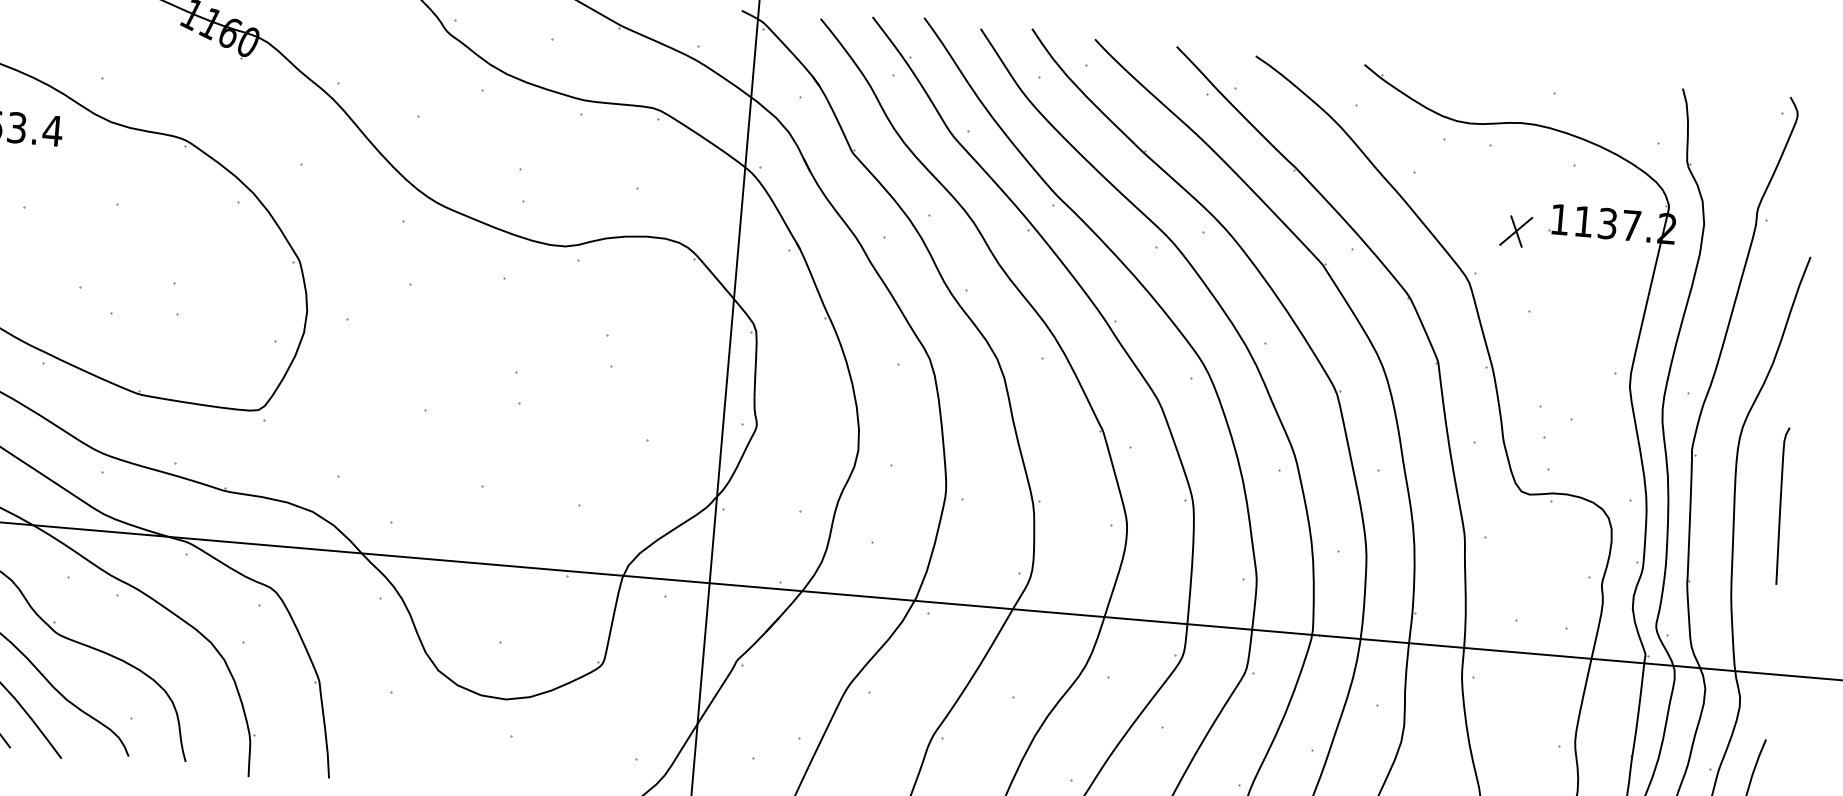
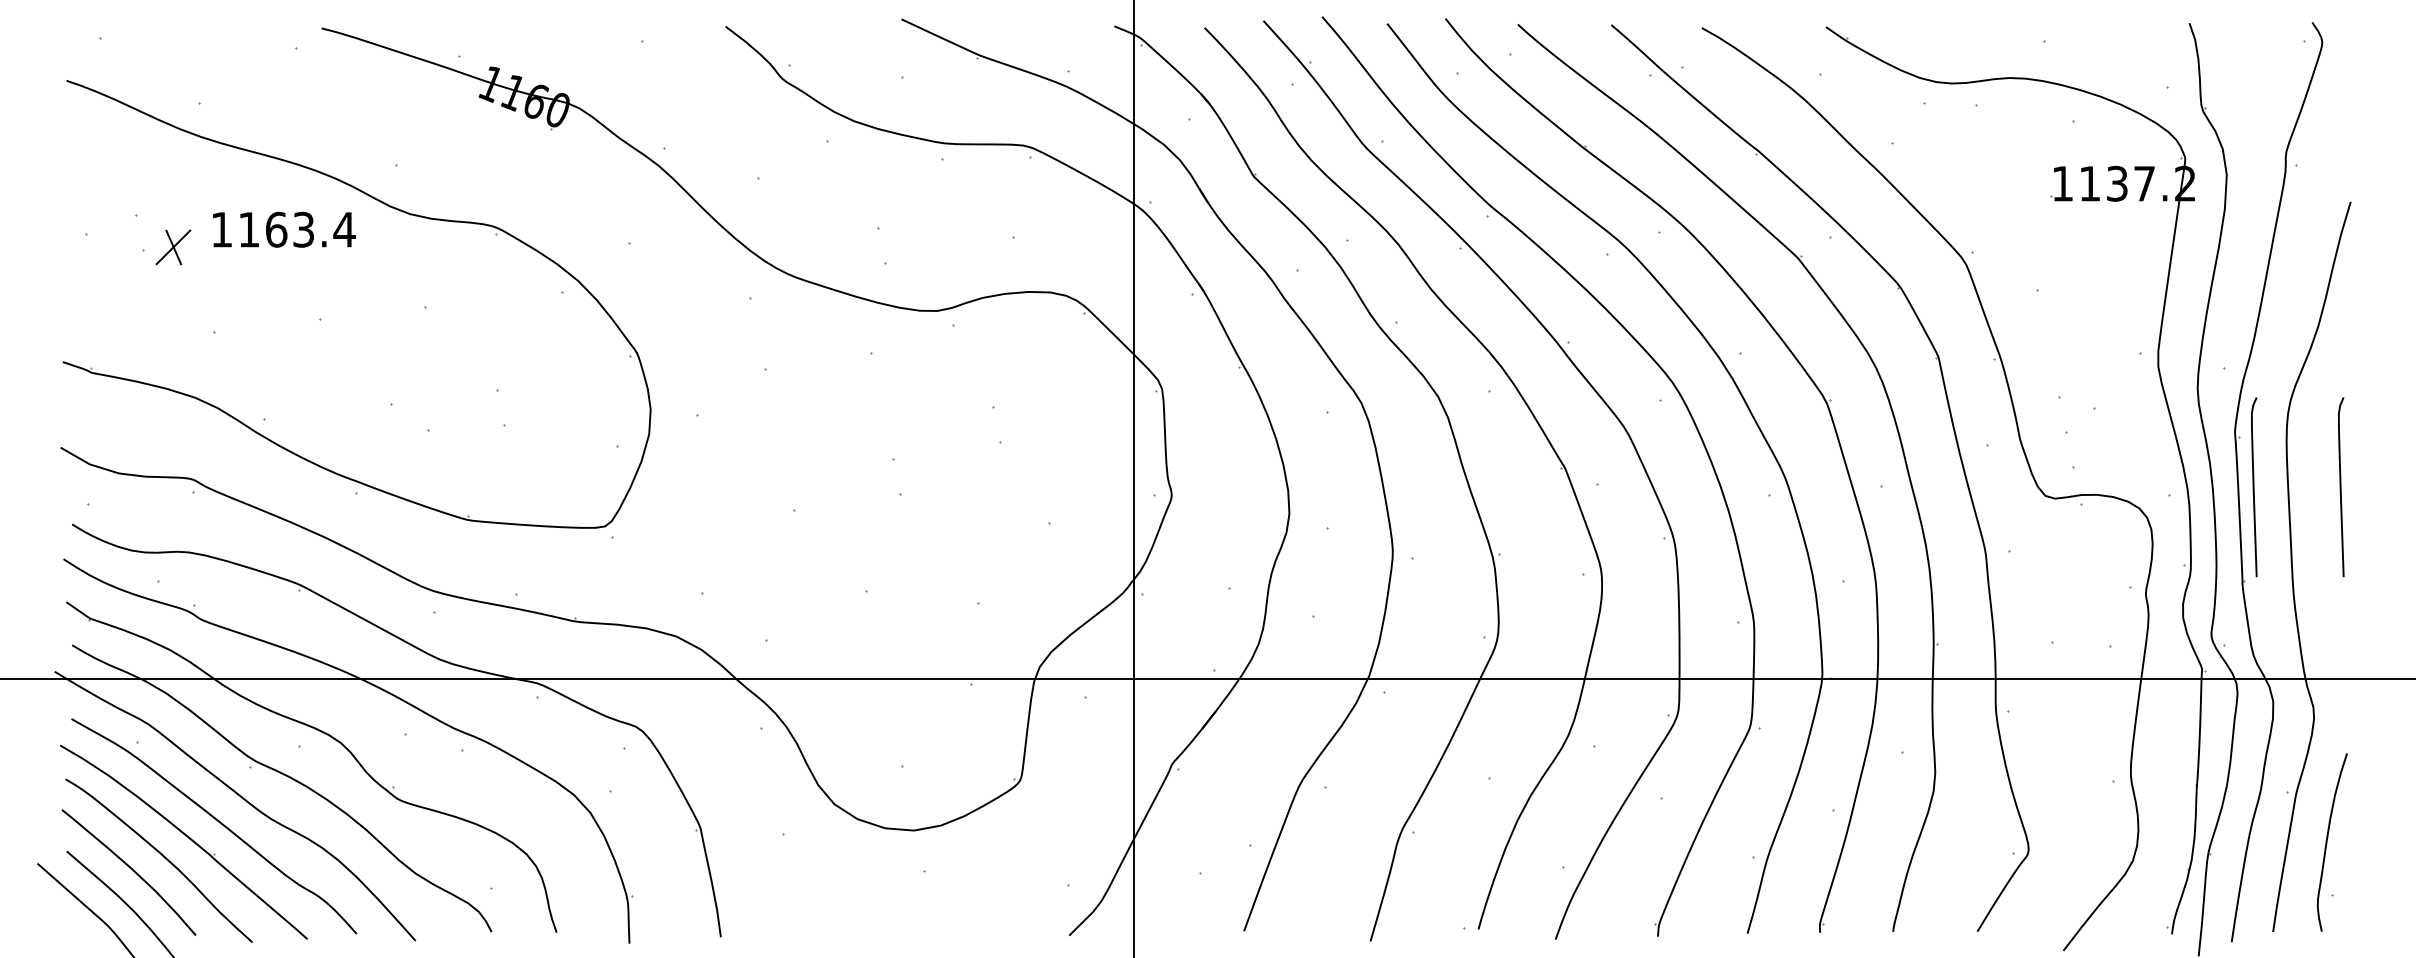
part: (1516, 231) -> (2014, 201), removed
curve: (1704, 499) -> (2254, 487), added

